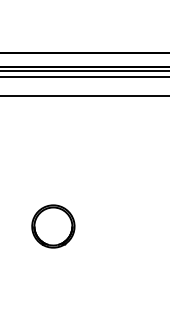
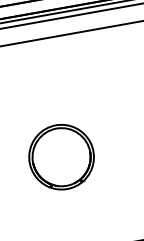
part: (53, 226) -> (61, 157), size x1.67

